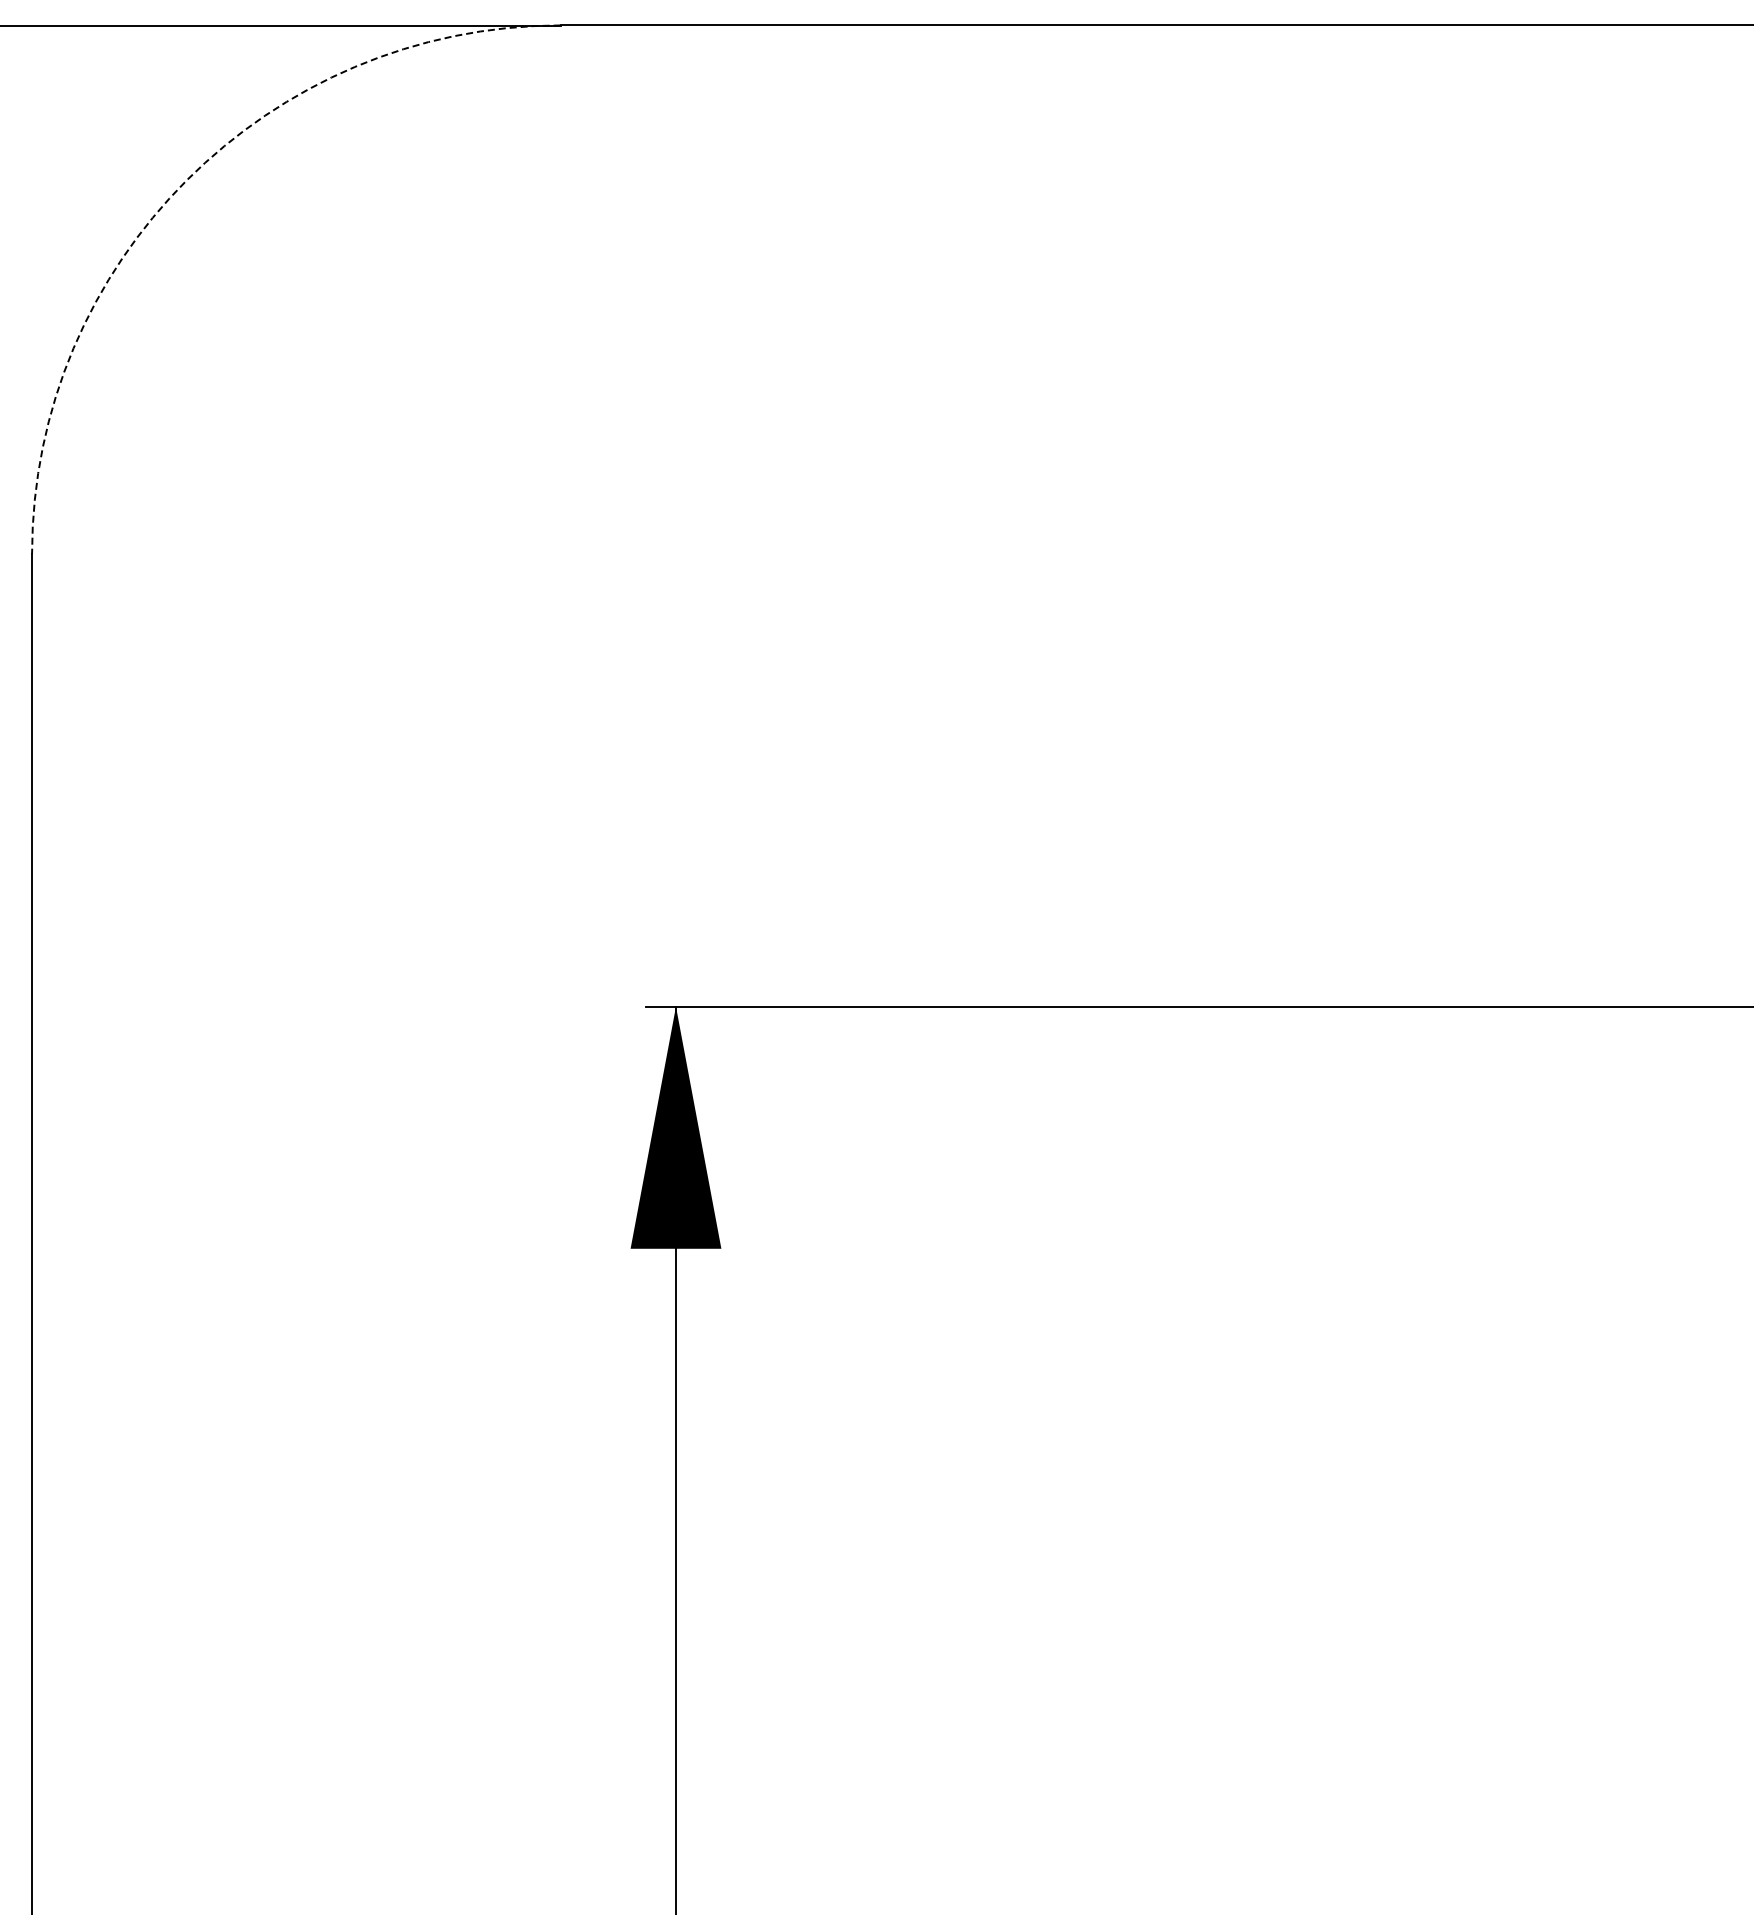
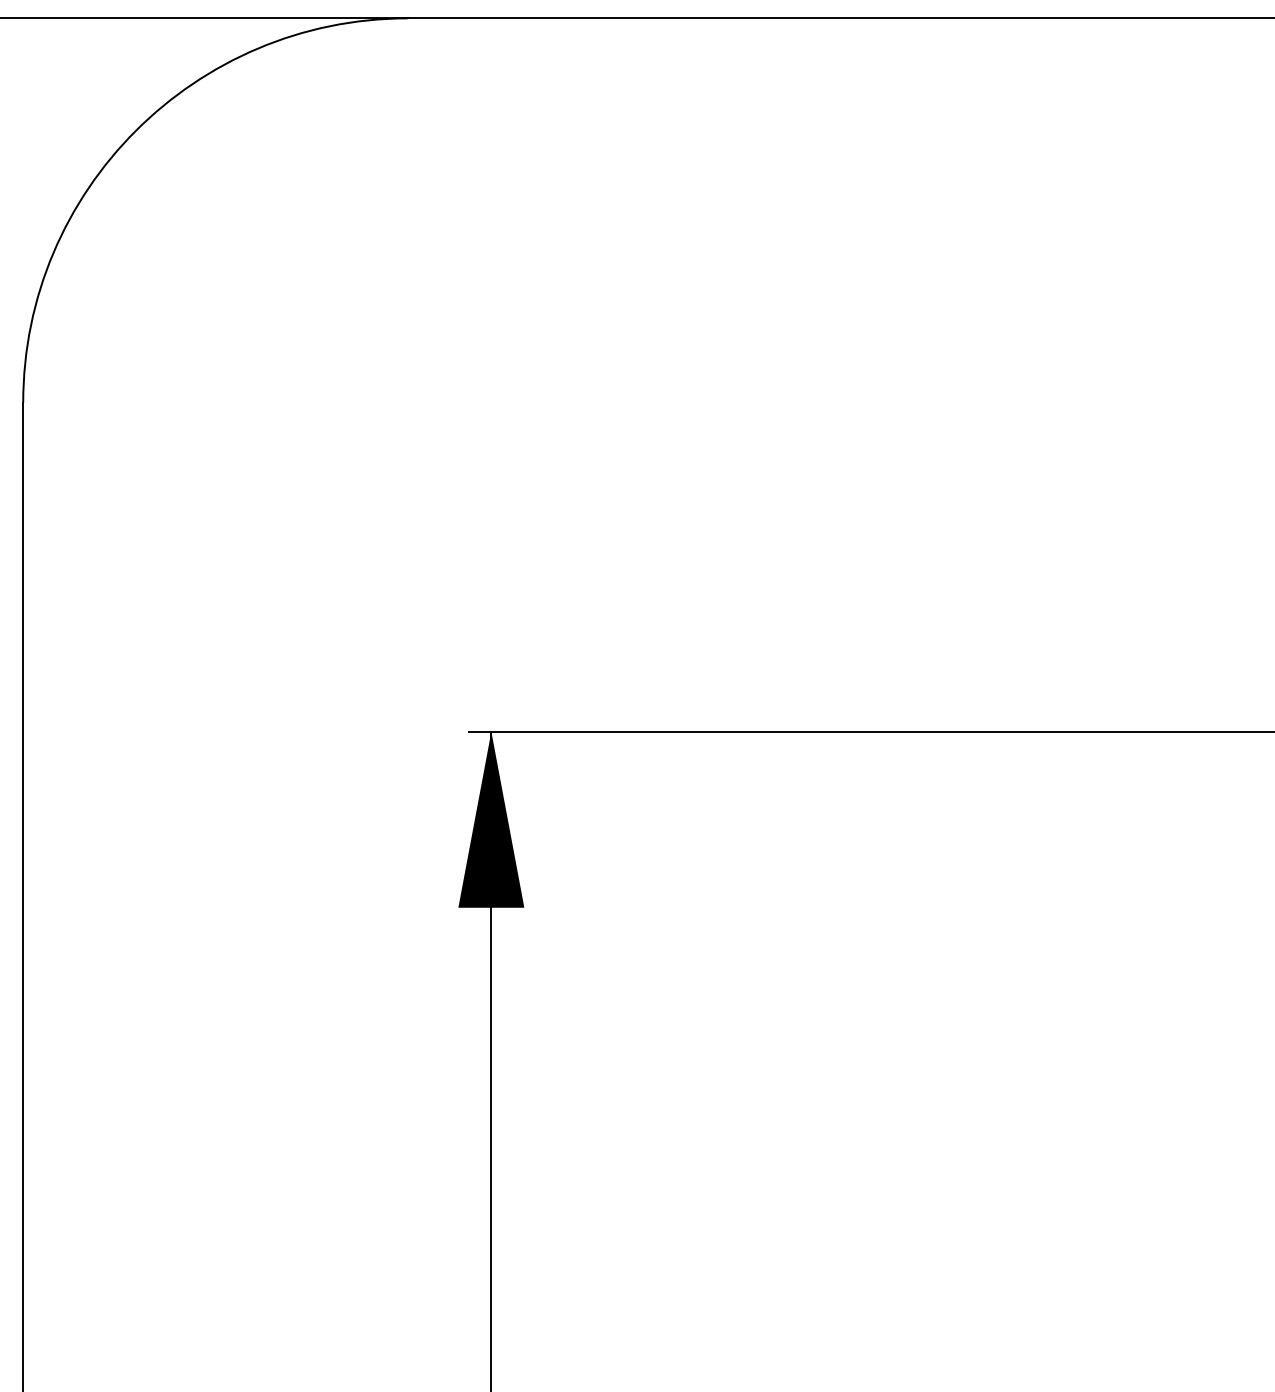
arc: (186, 180) -> (135, 131), dashed -> solid

